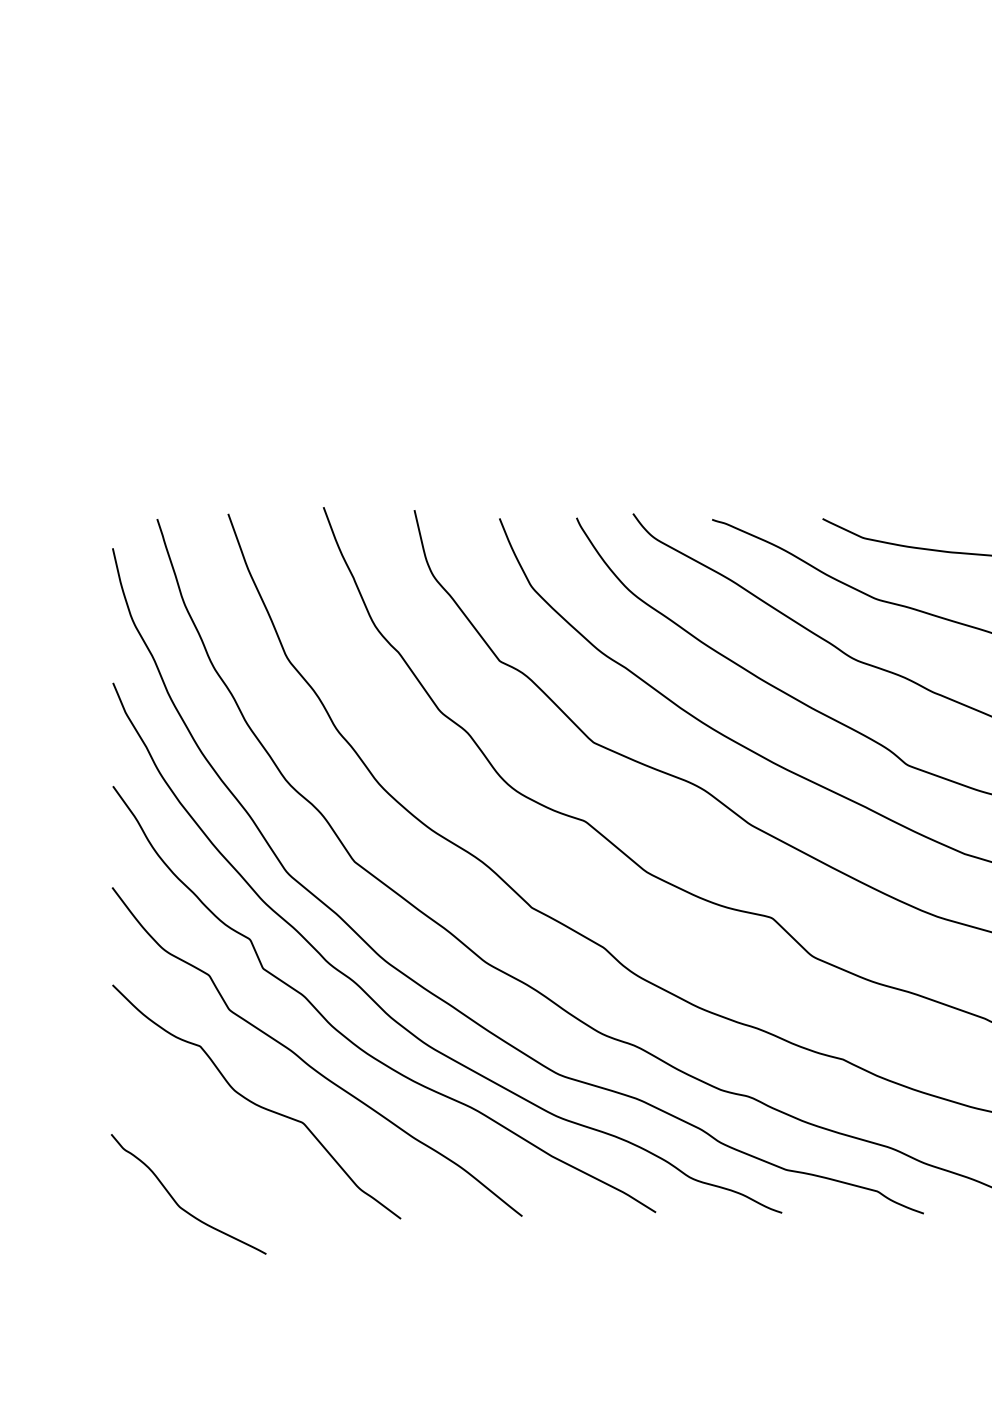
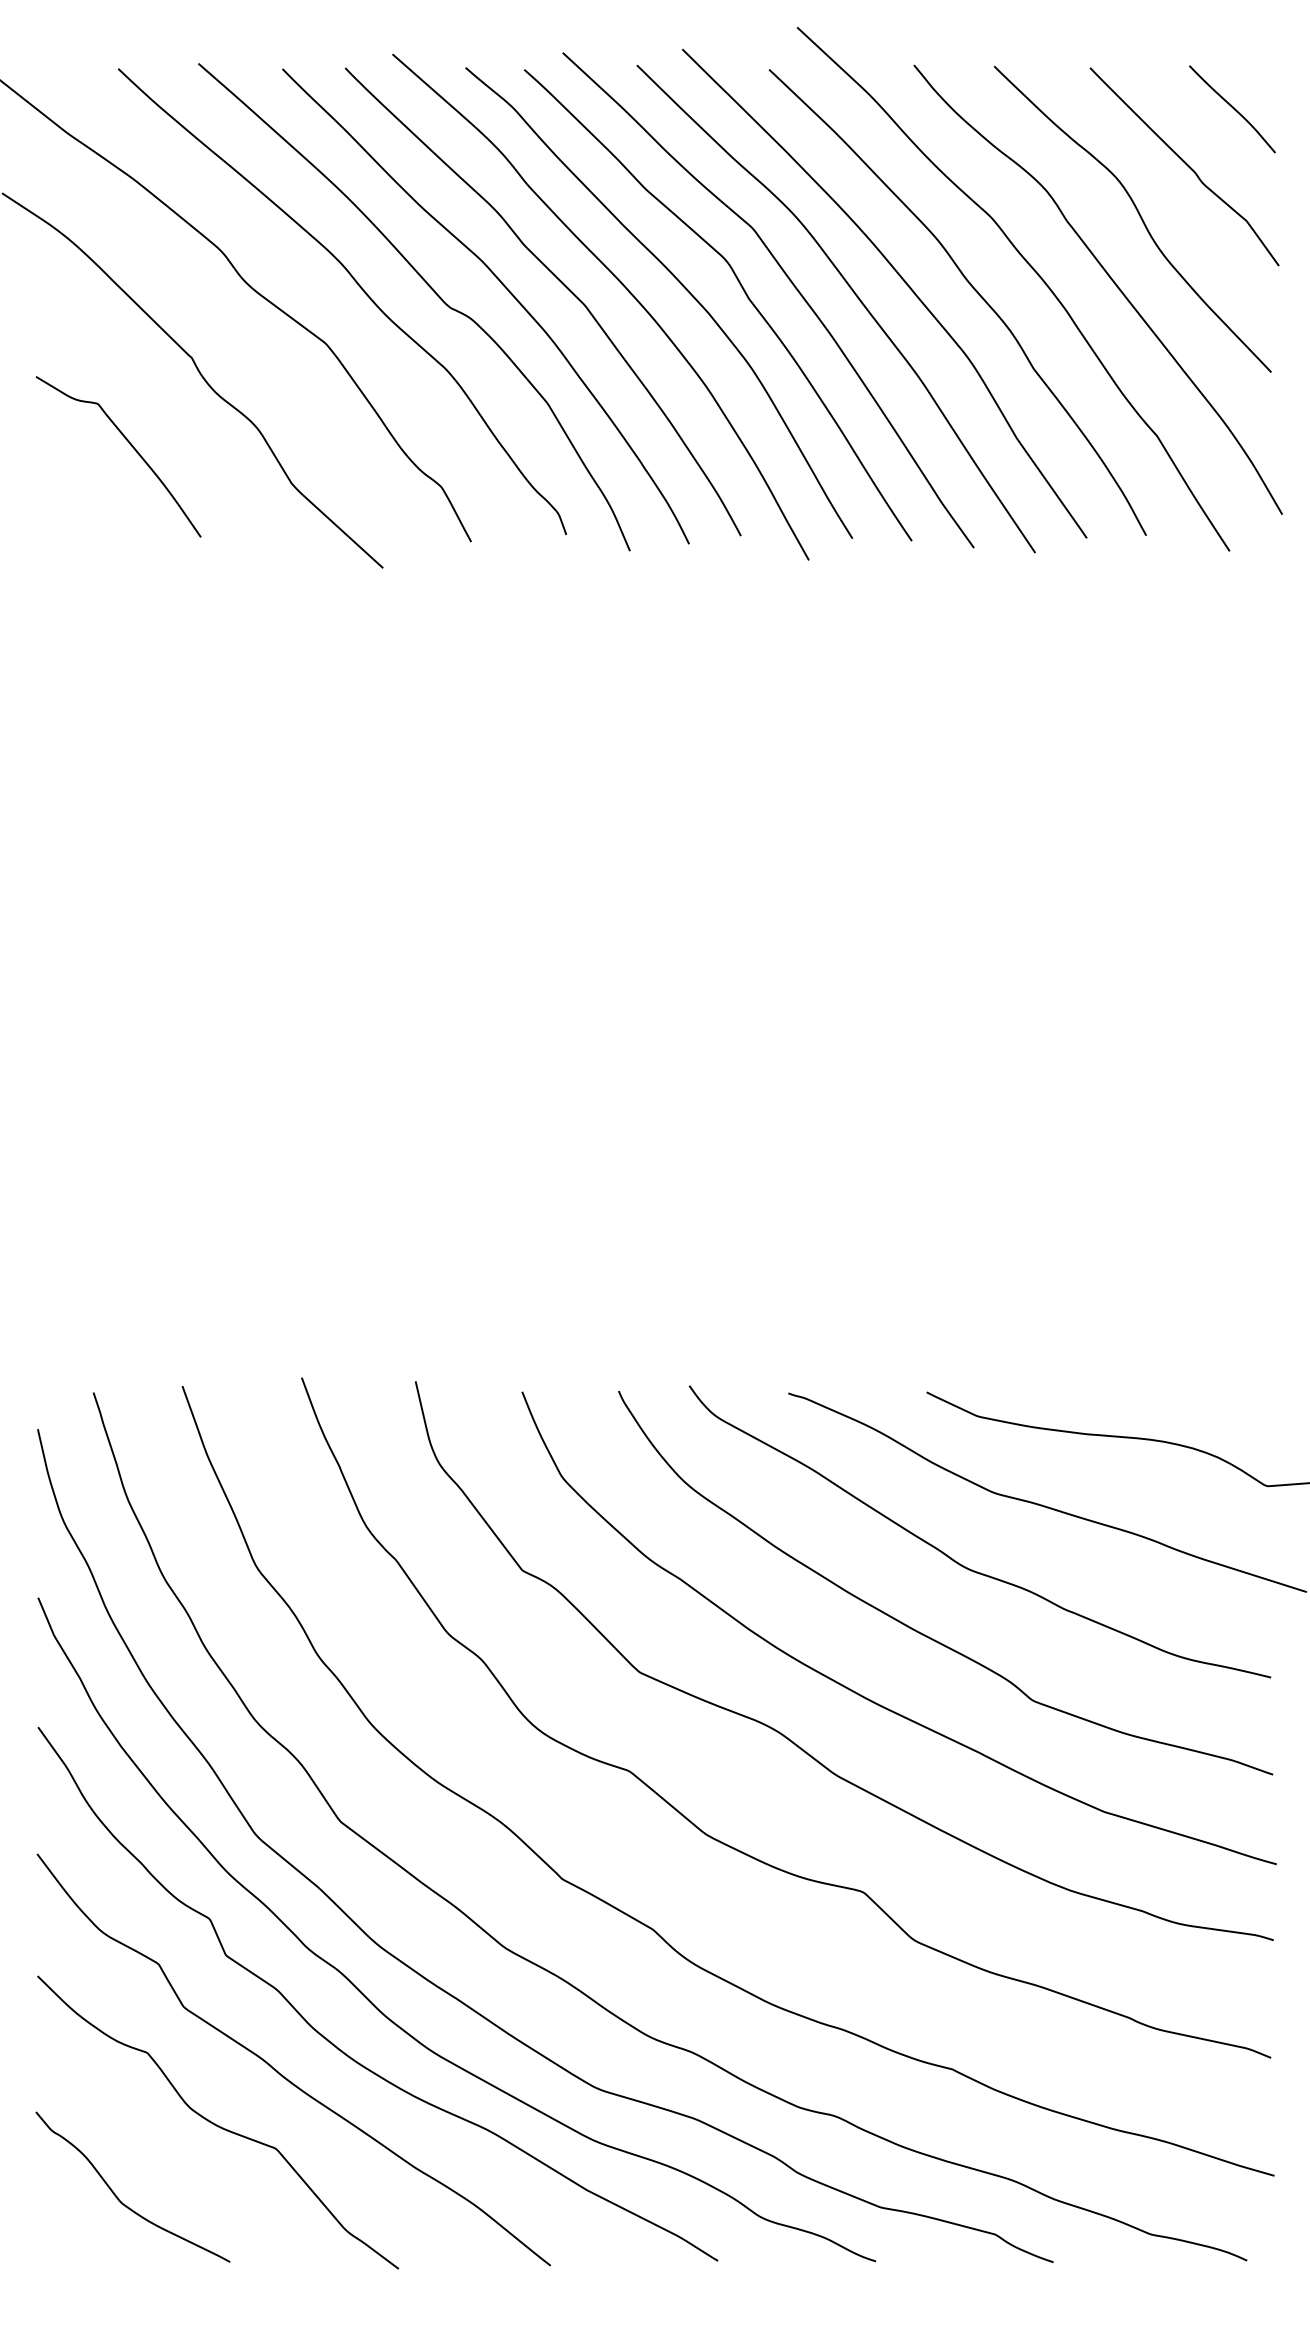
curve: (177, 1202) -> (118, 2197), moved

